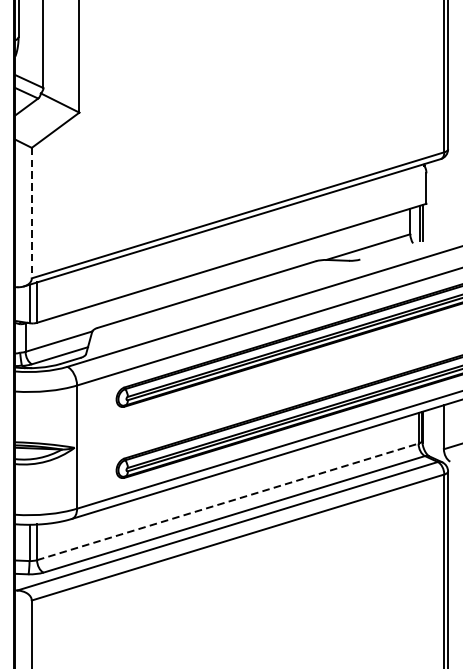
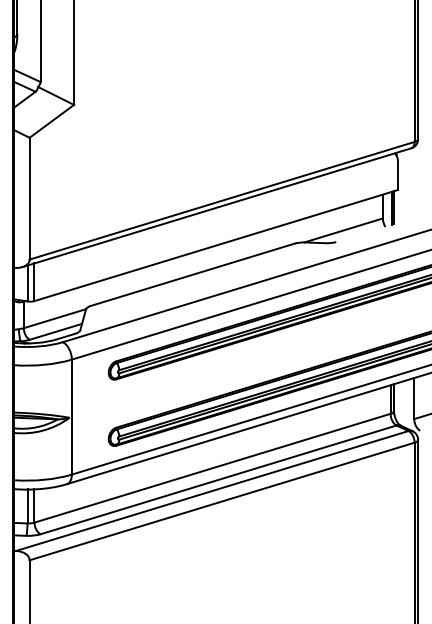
line: (31, 212) -> (29, 198), dashed -> solid
line: (228, 502) -> (213, 468), dashed -> solid

